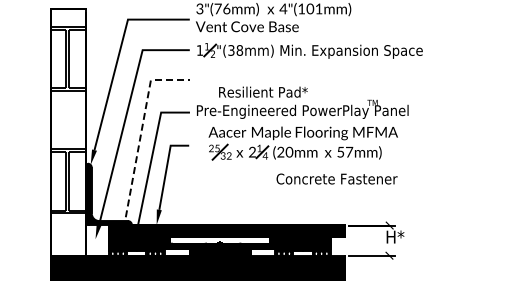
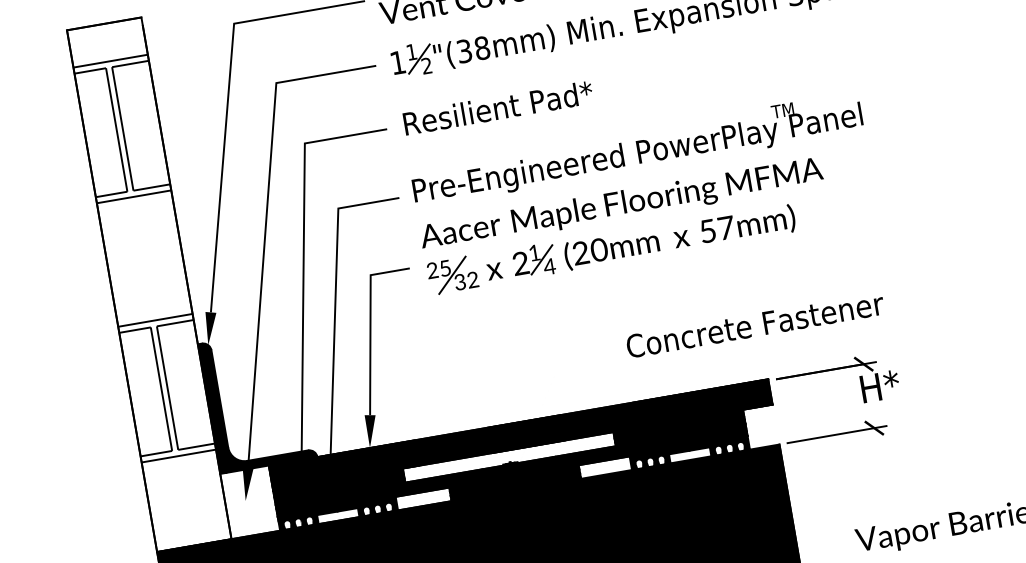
text: (263, 91) -> (498, 106), moved
part: (304, 137) -> (625, 213), moved
line: (139, 139) -> (302, 273), dashed -> solid
text: (336, 178) -> (753, 324), moved

